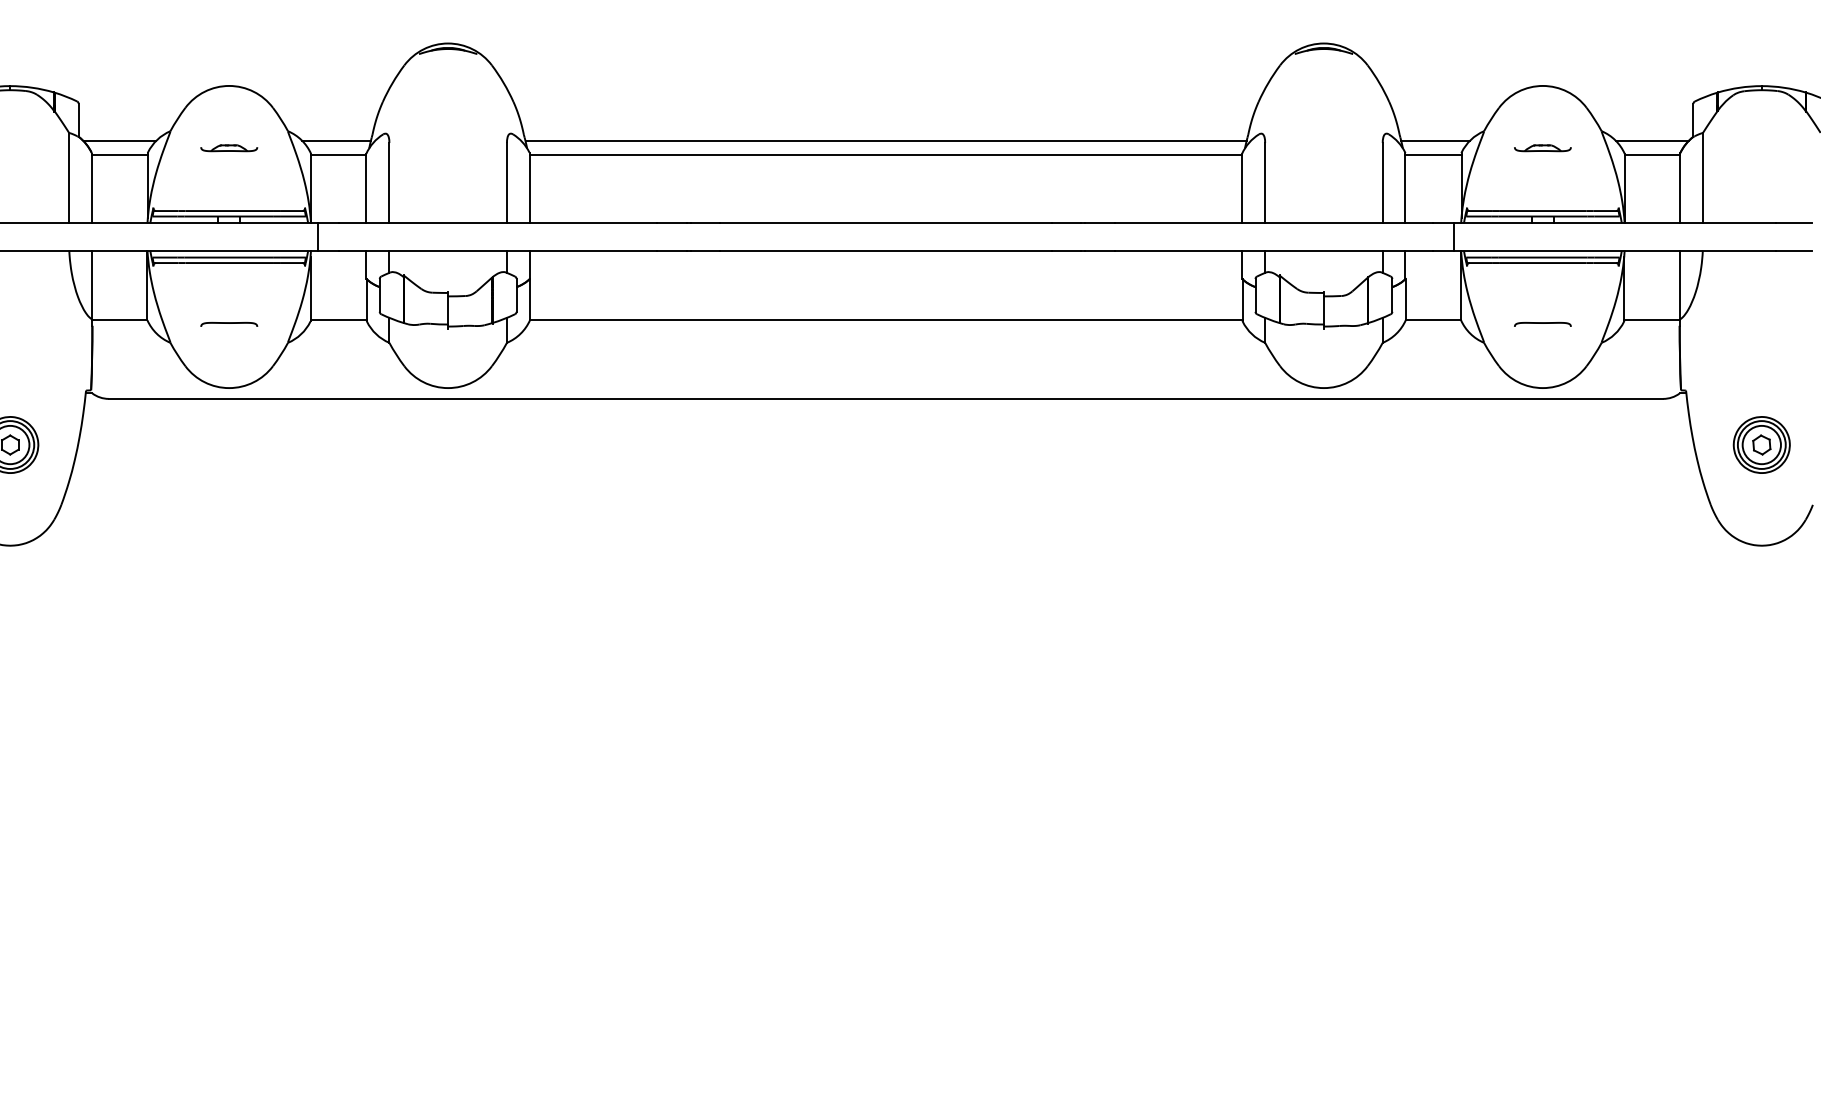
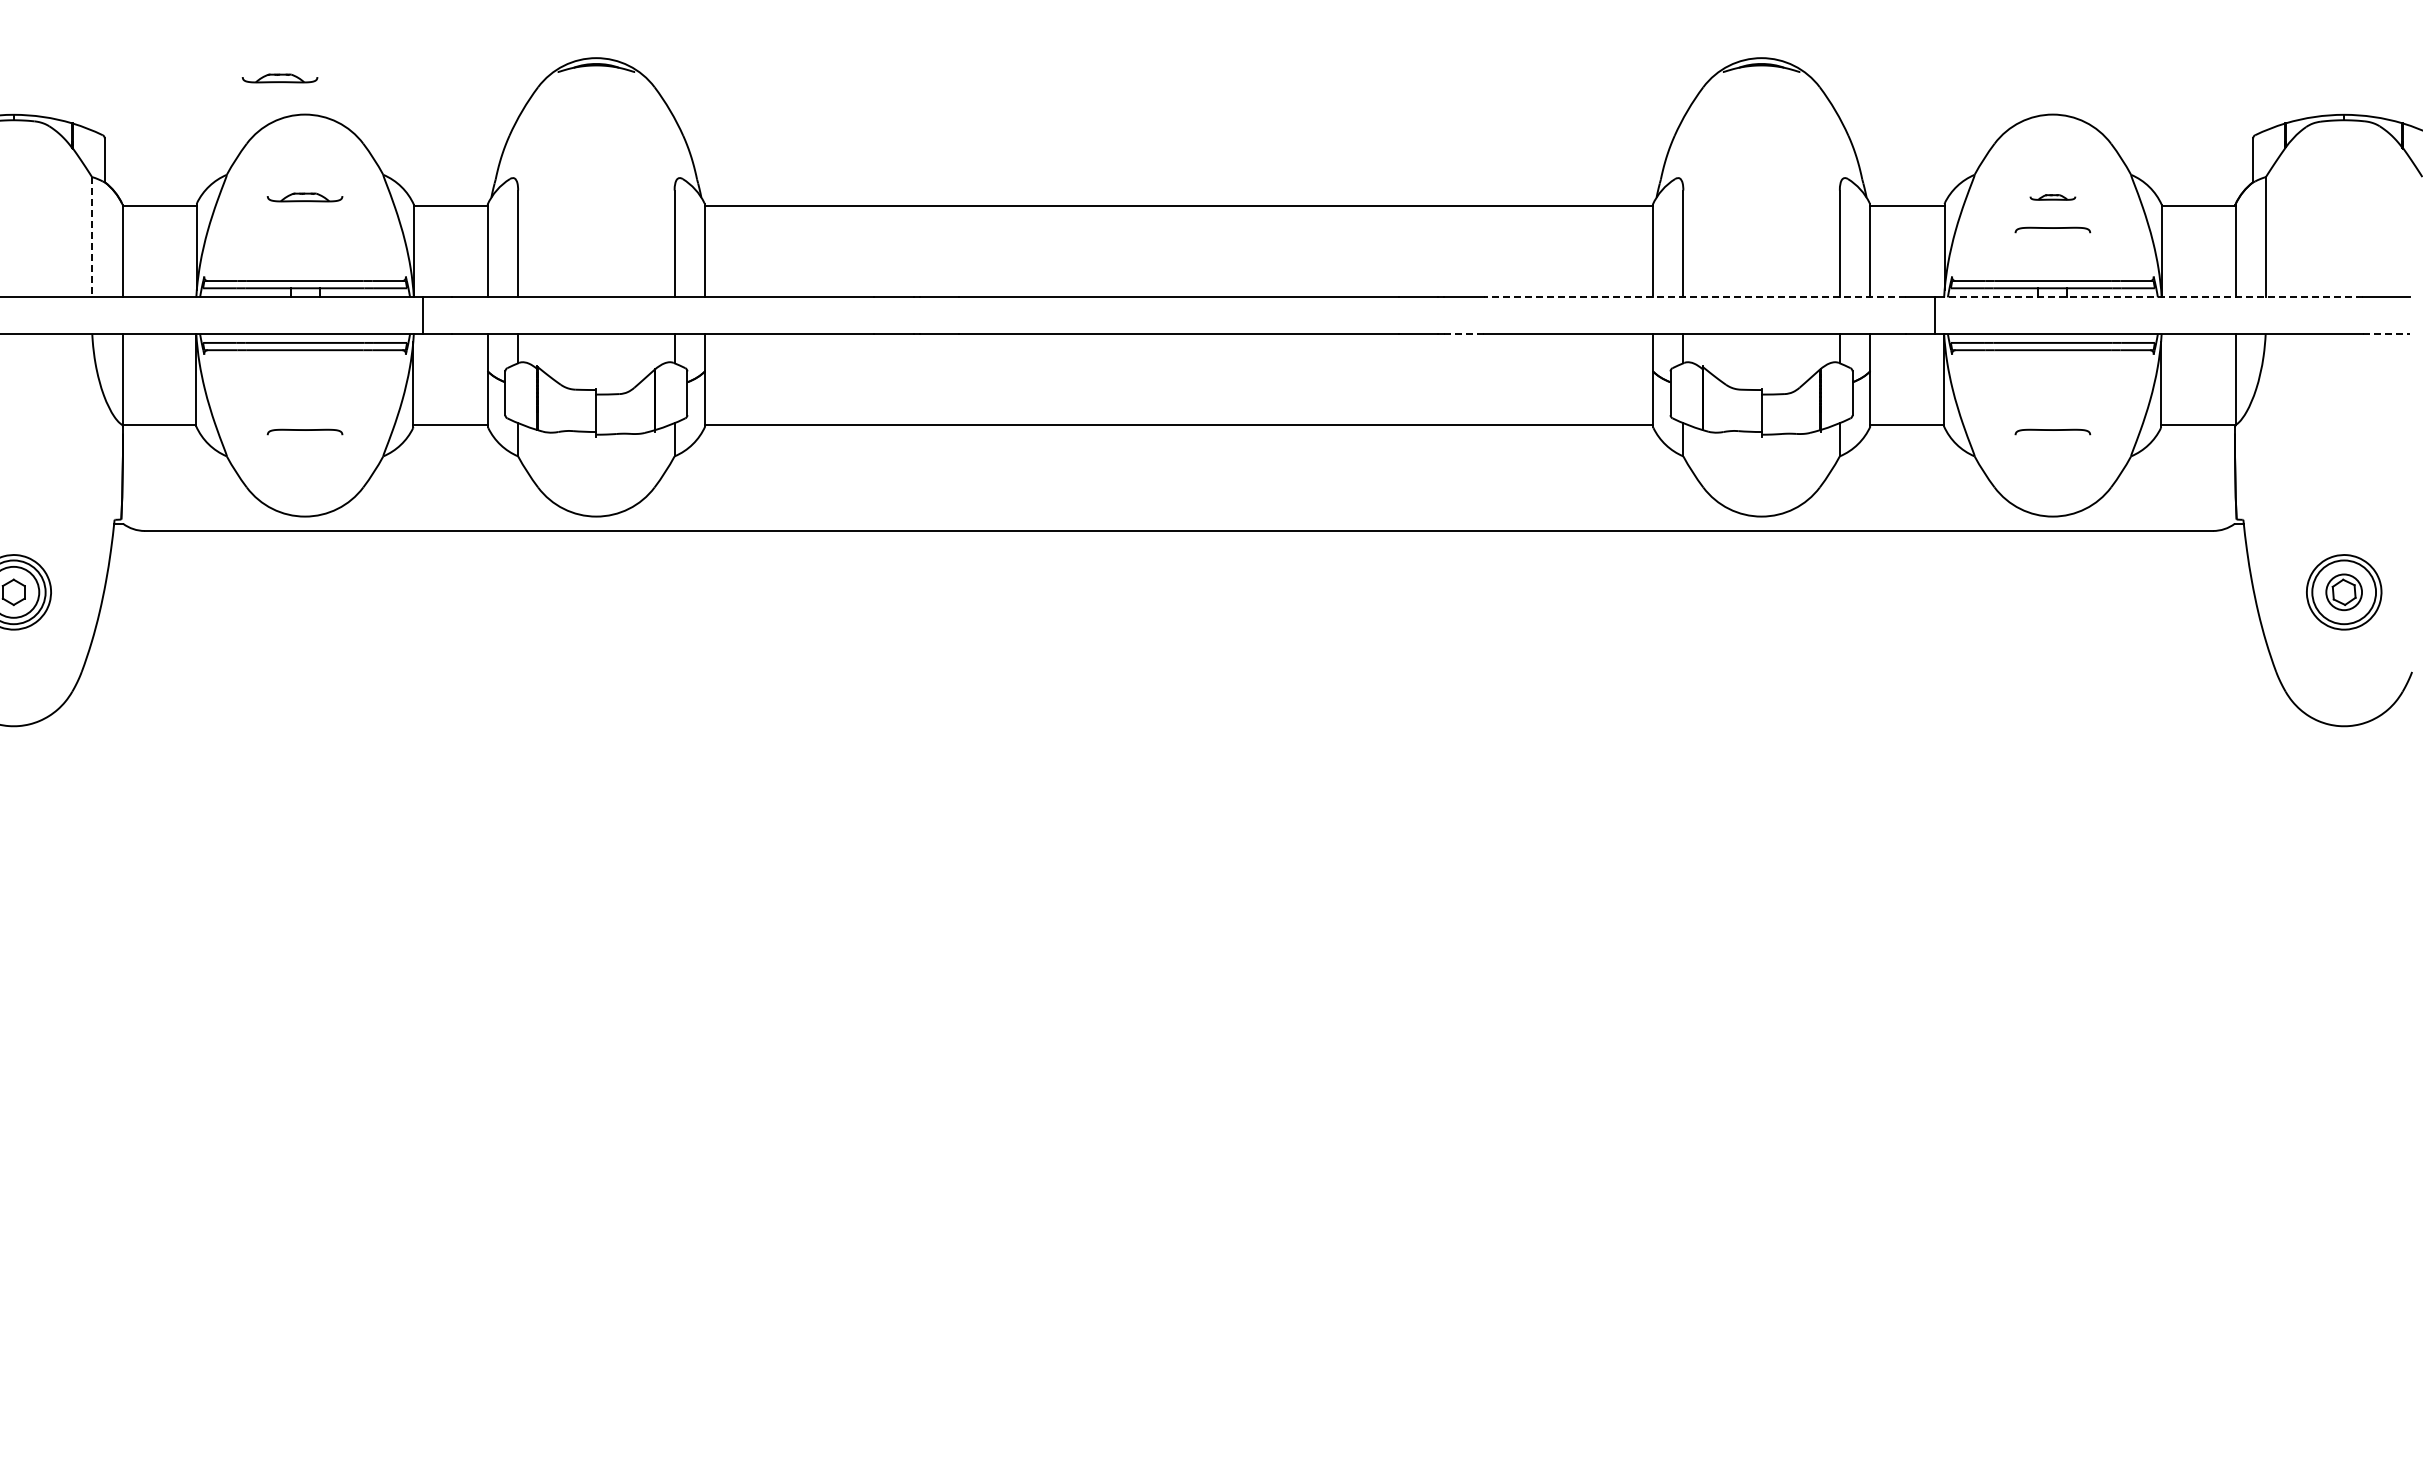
part: (210, 58) -> (279, 78), added
line: (119, 140) -> (159, 187), removed
line: (336, 140) -> (447, 187), removed
line: (885, 140) -> (1178, 187), removed
line: (1435, 140) -> (1909, 187), removed
line: (1652, 140) -> (2198, 187), removed
part: (1542, 148) -> (2052, 197), size x0.6
curve: (1542, 171) -> (2052, 228), added
line: (69, 178) -> (92, 237), solid -> dashed
line: (1273, 223) -> (1694, 297), solid -> dashed
line: (1618, 223) -> (2153, 297), solid -> dashed
line: (1099, 250) -> (1463, 333), solid -> dashed
line: (1793, 250) -> (2386, 333), solid -> dashed
circle: (1761, 444) -> (2343, 591), size x0.7

